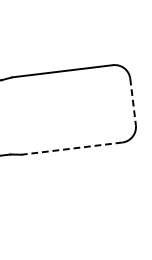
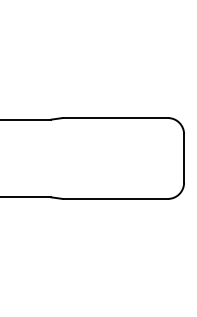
line: (133, 101) -> (184, 158), dashed -> solid
line: (72, 148) -> (115, 198), dashed -> solid

